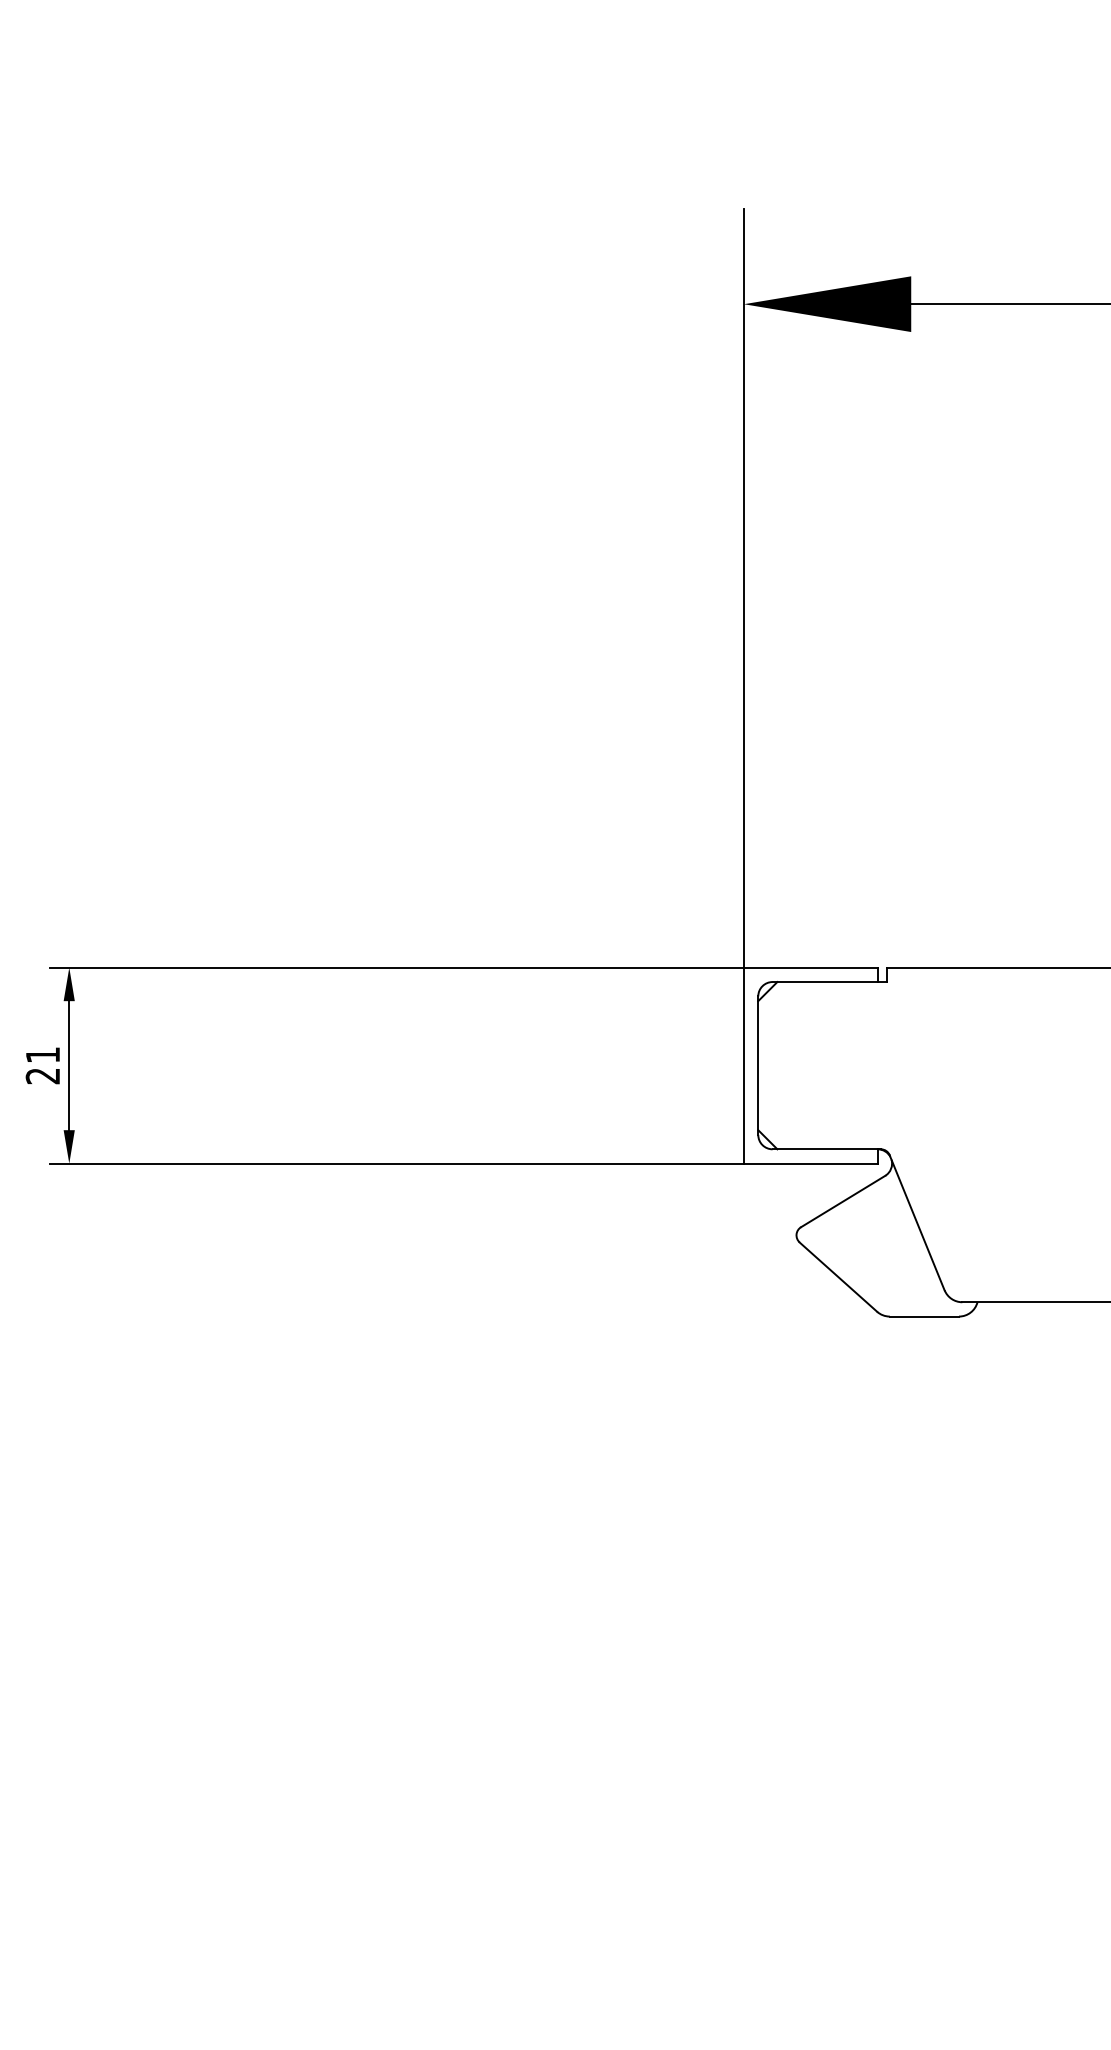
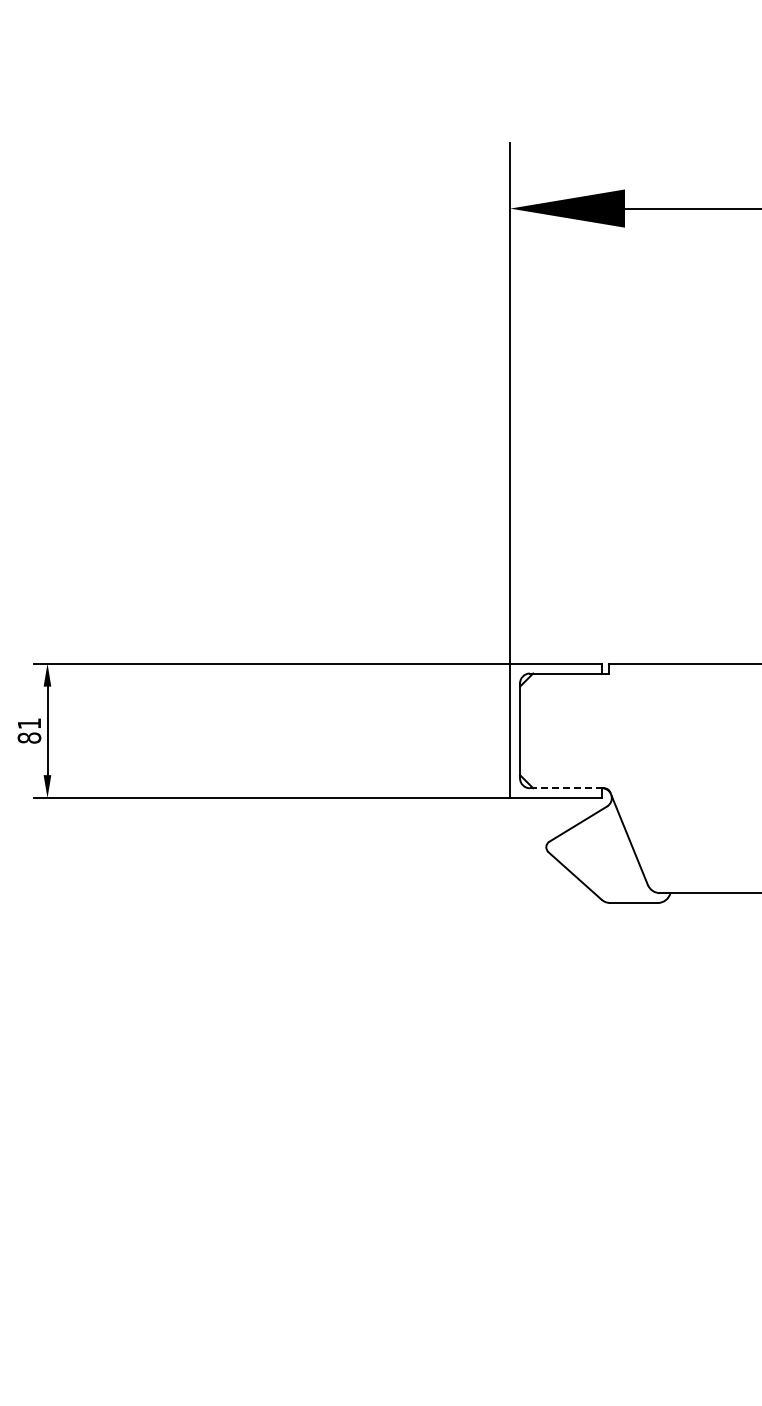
text: (43, 1075) -> (29, 737), 21 -> 81
line: (825, 1149) -> (566, 788), solid -> dashed

